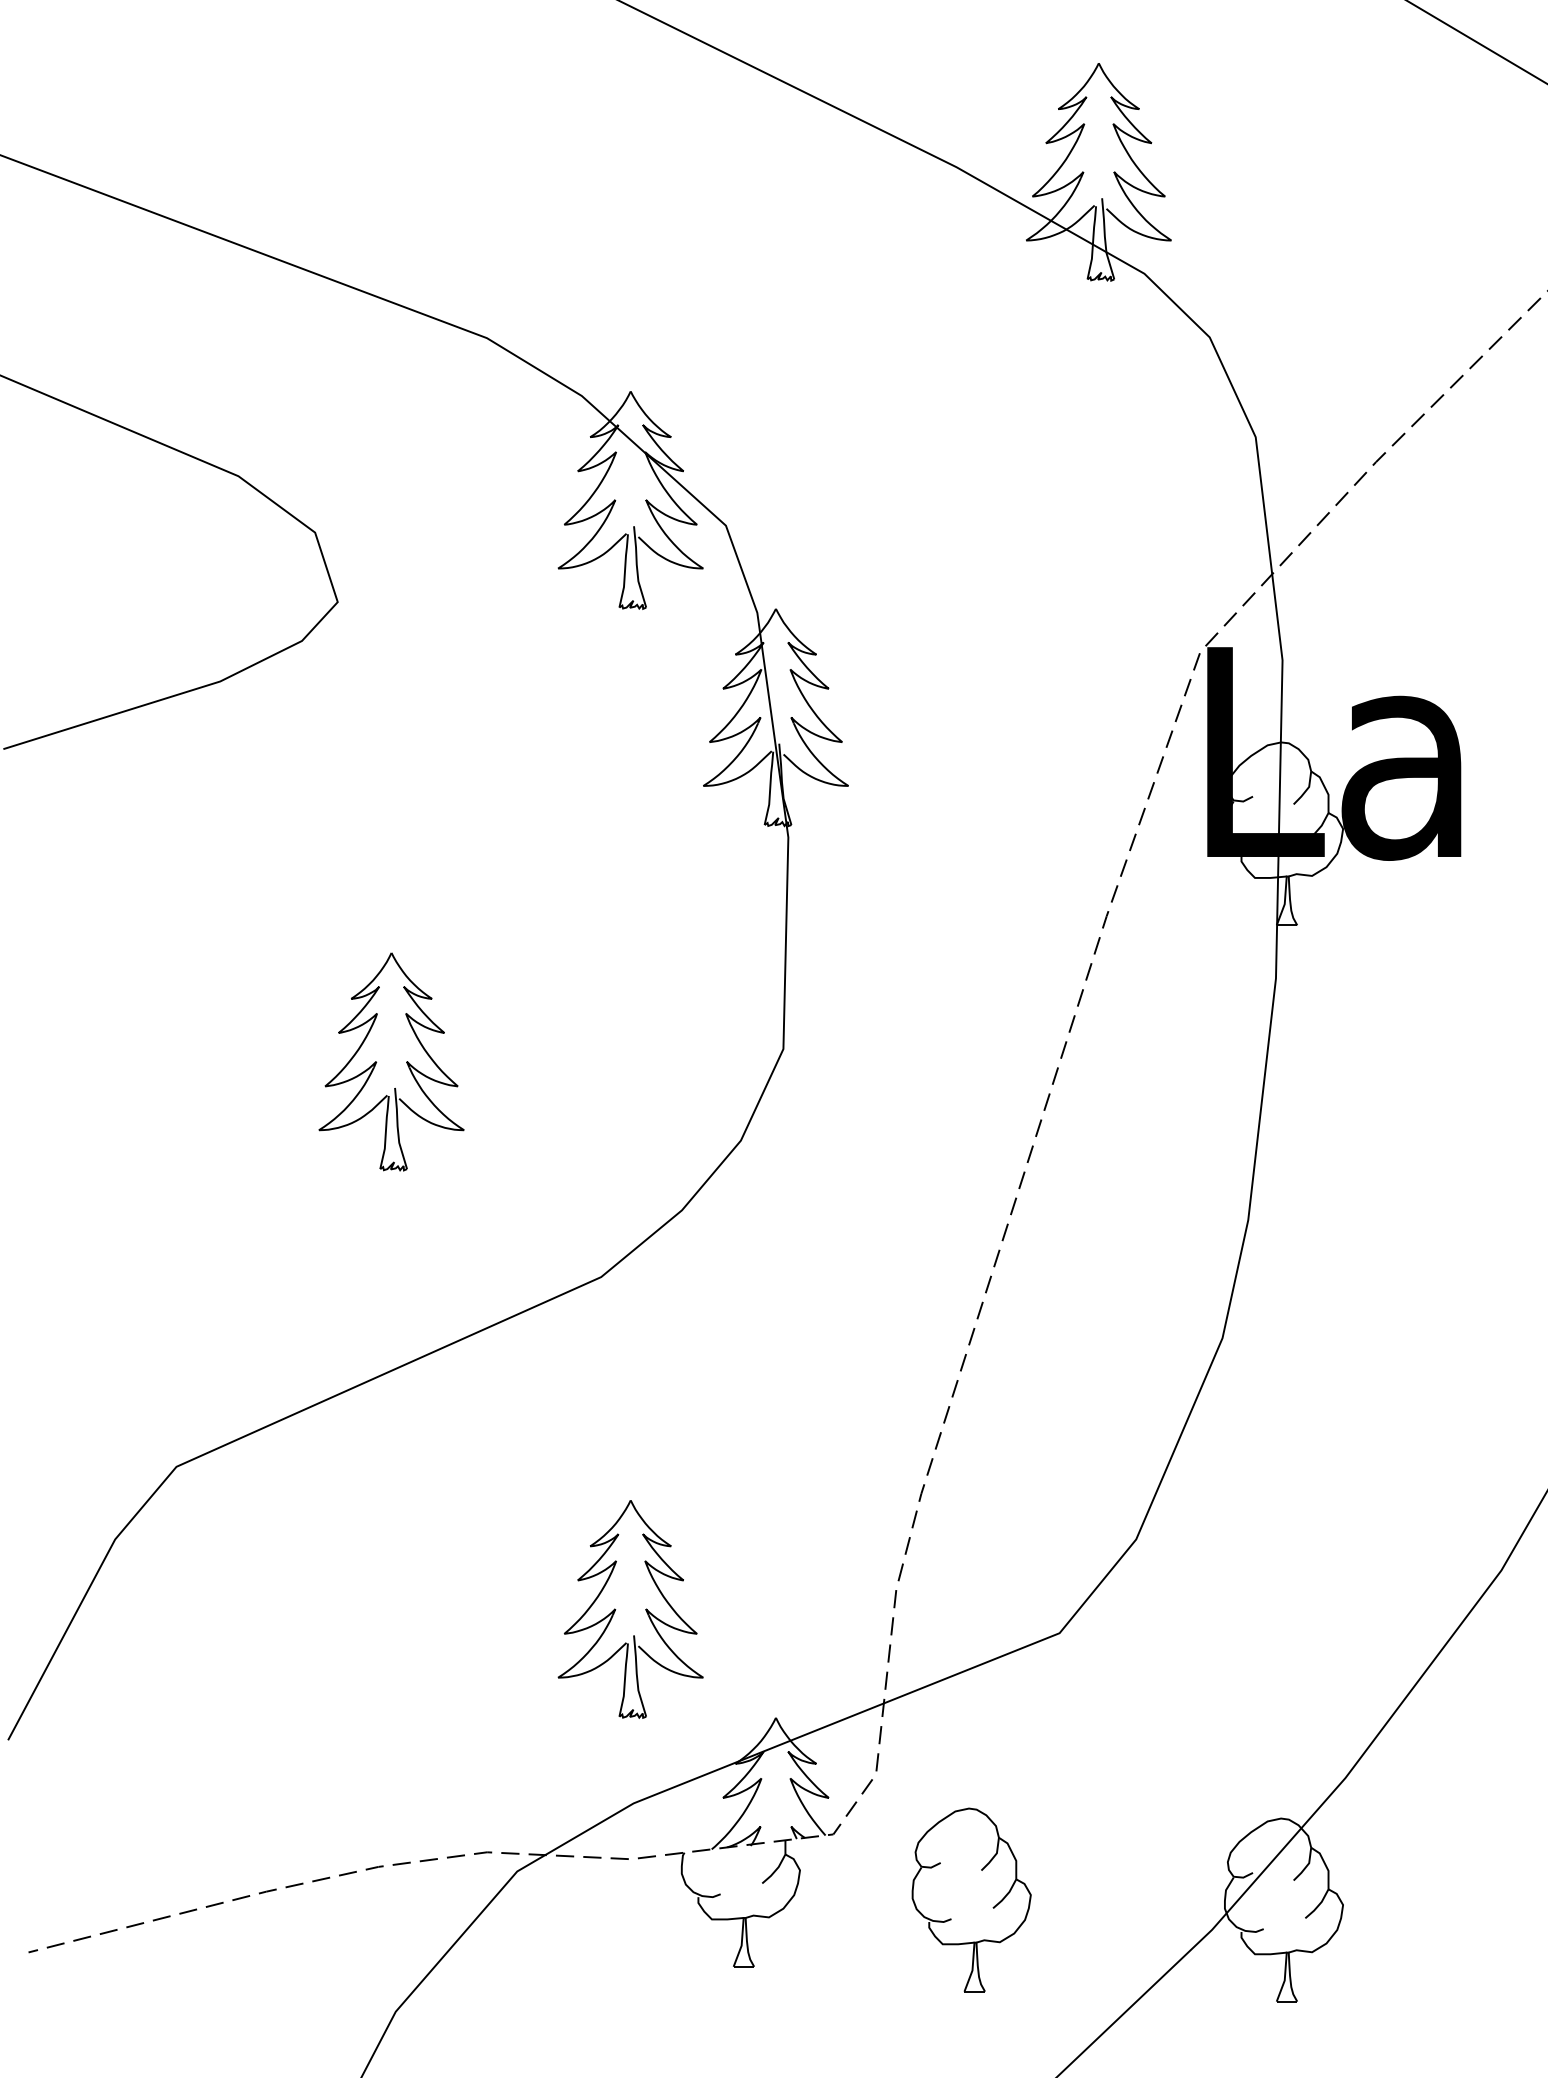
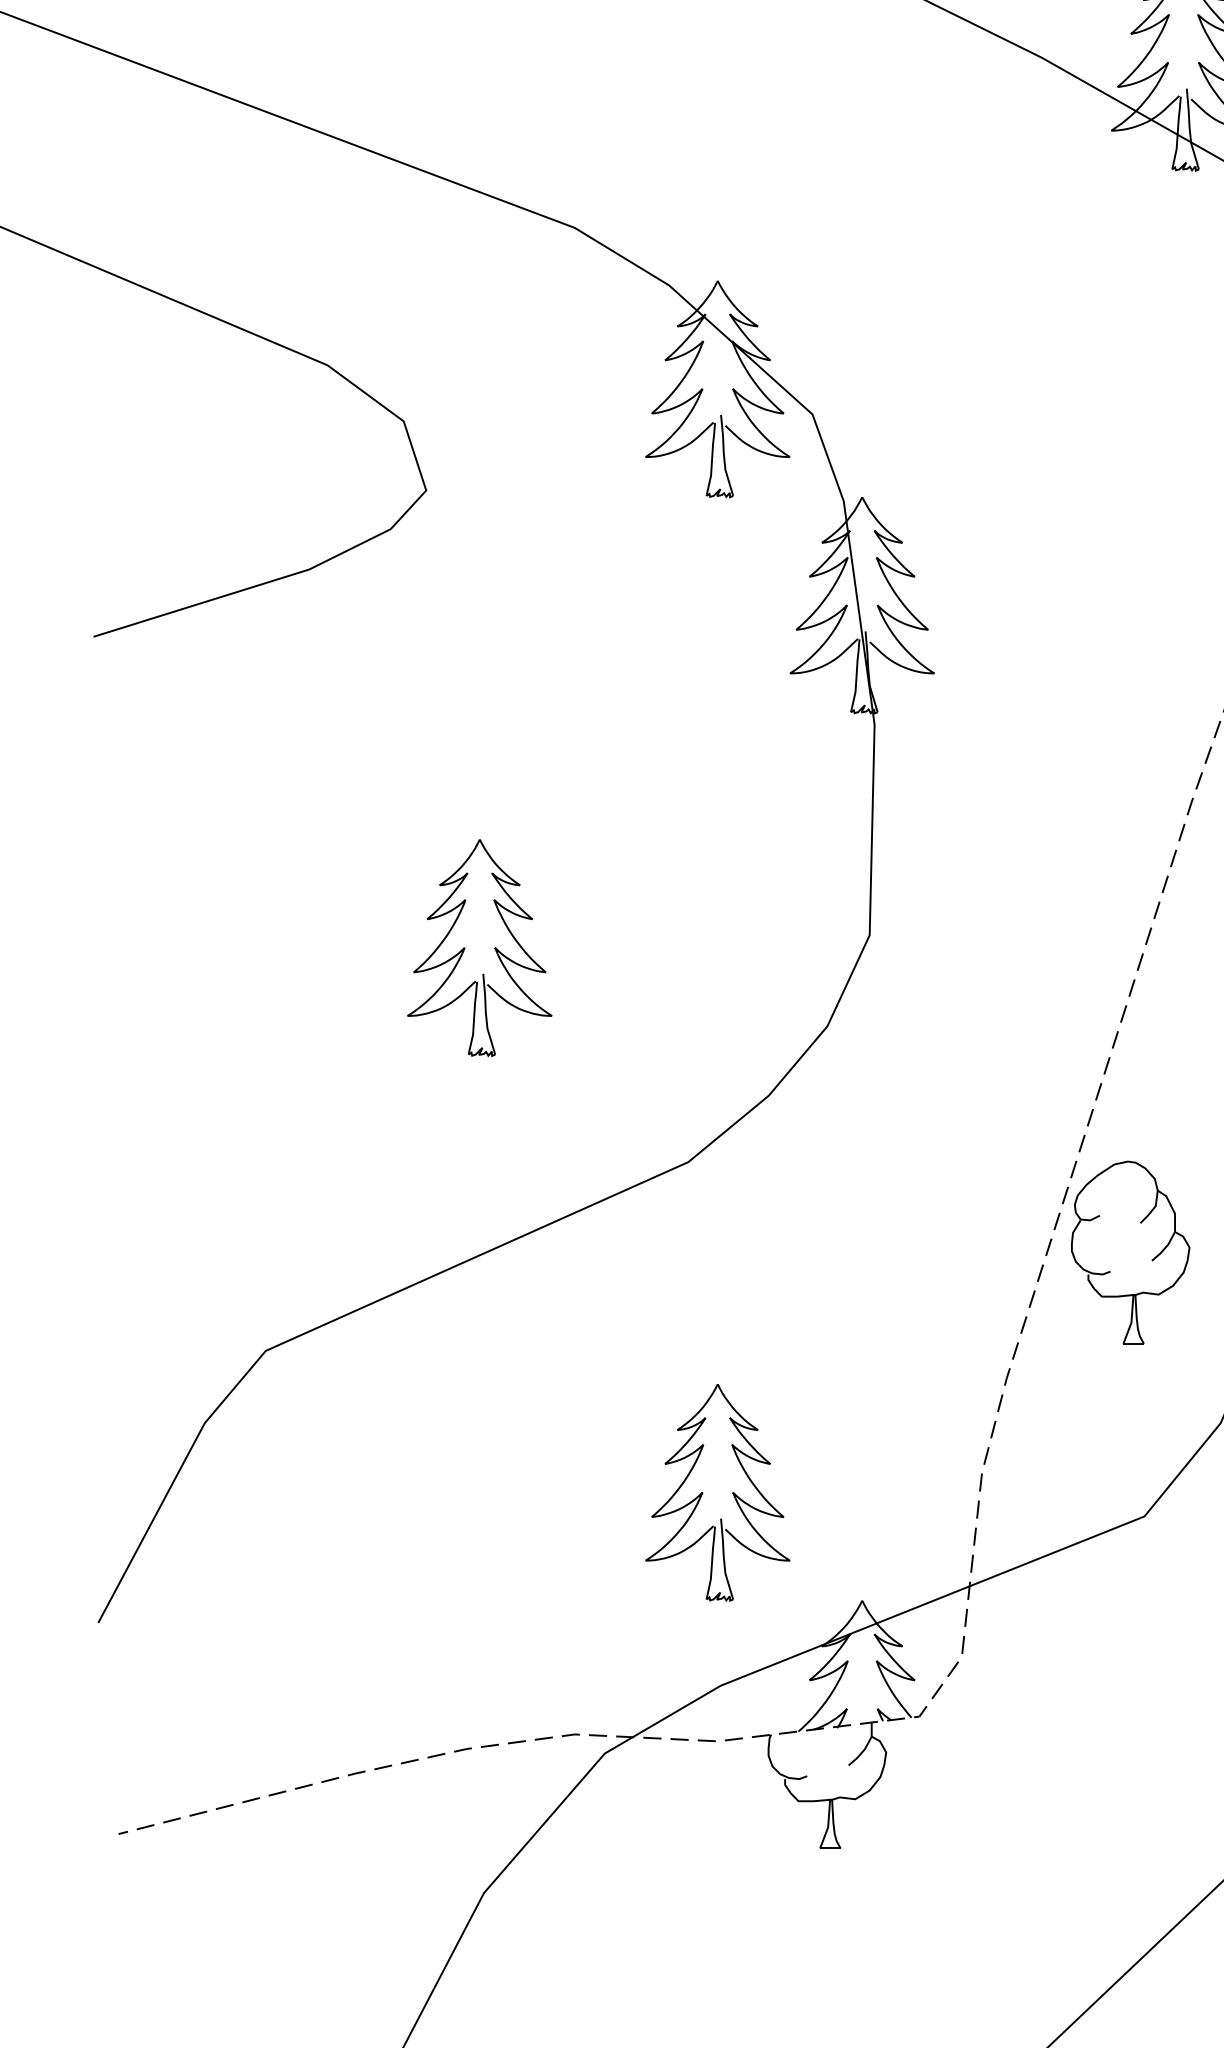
part: (971, 1899) -> (1130, 1252), moved

